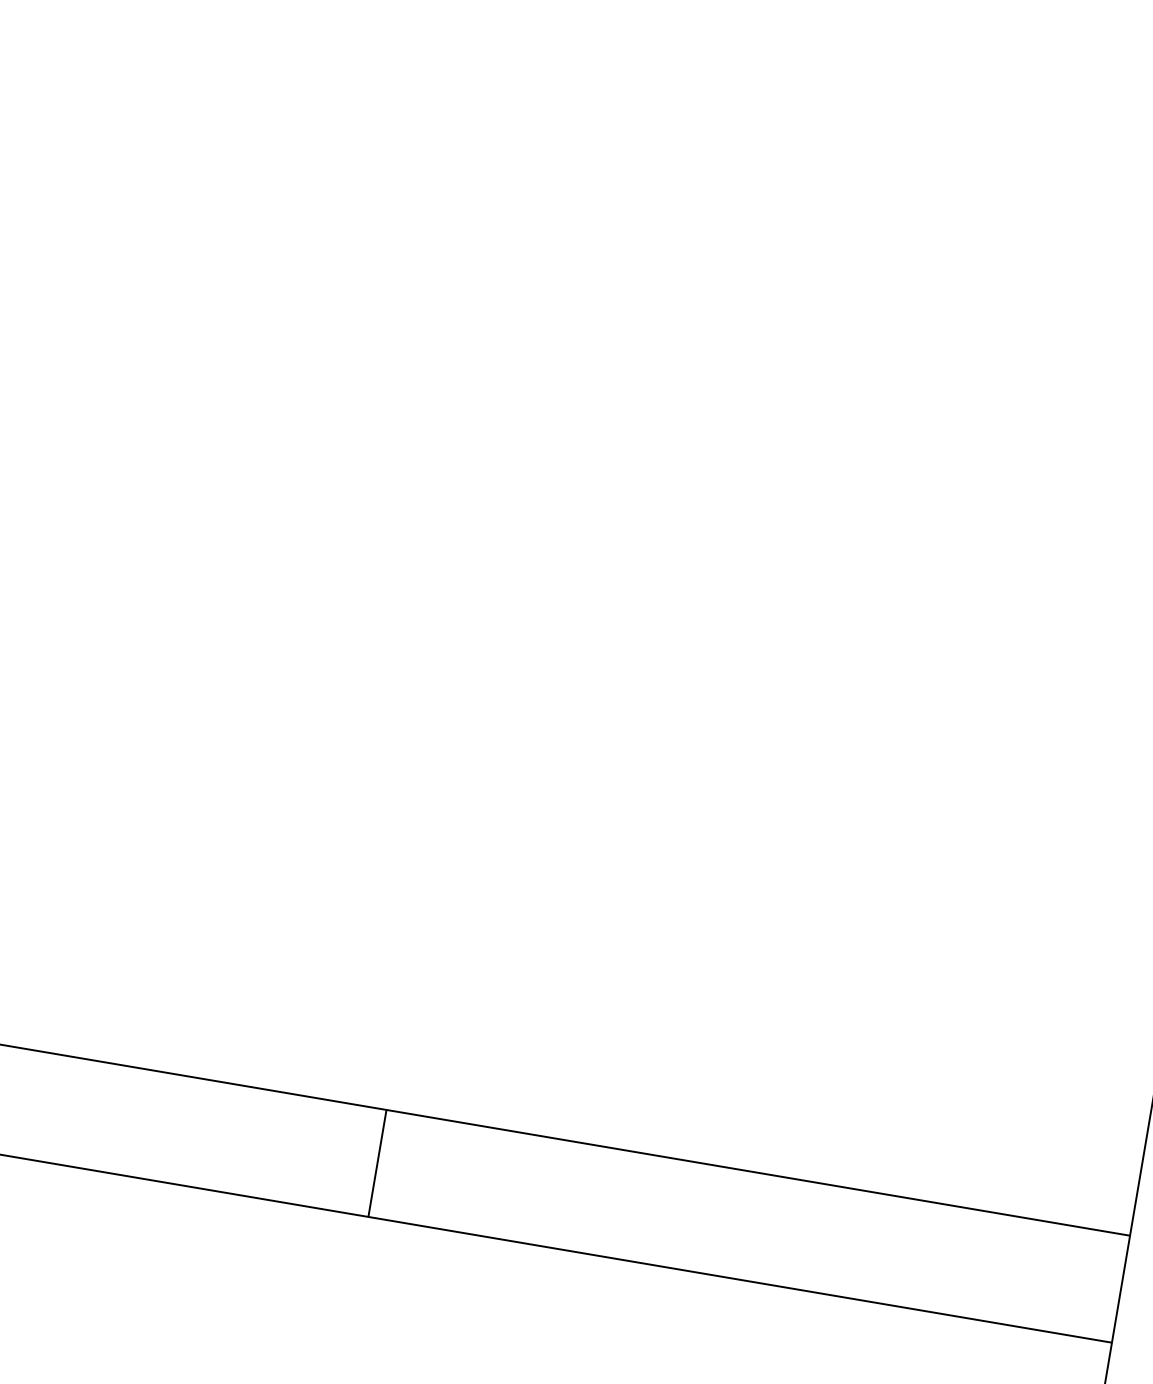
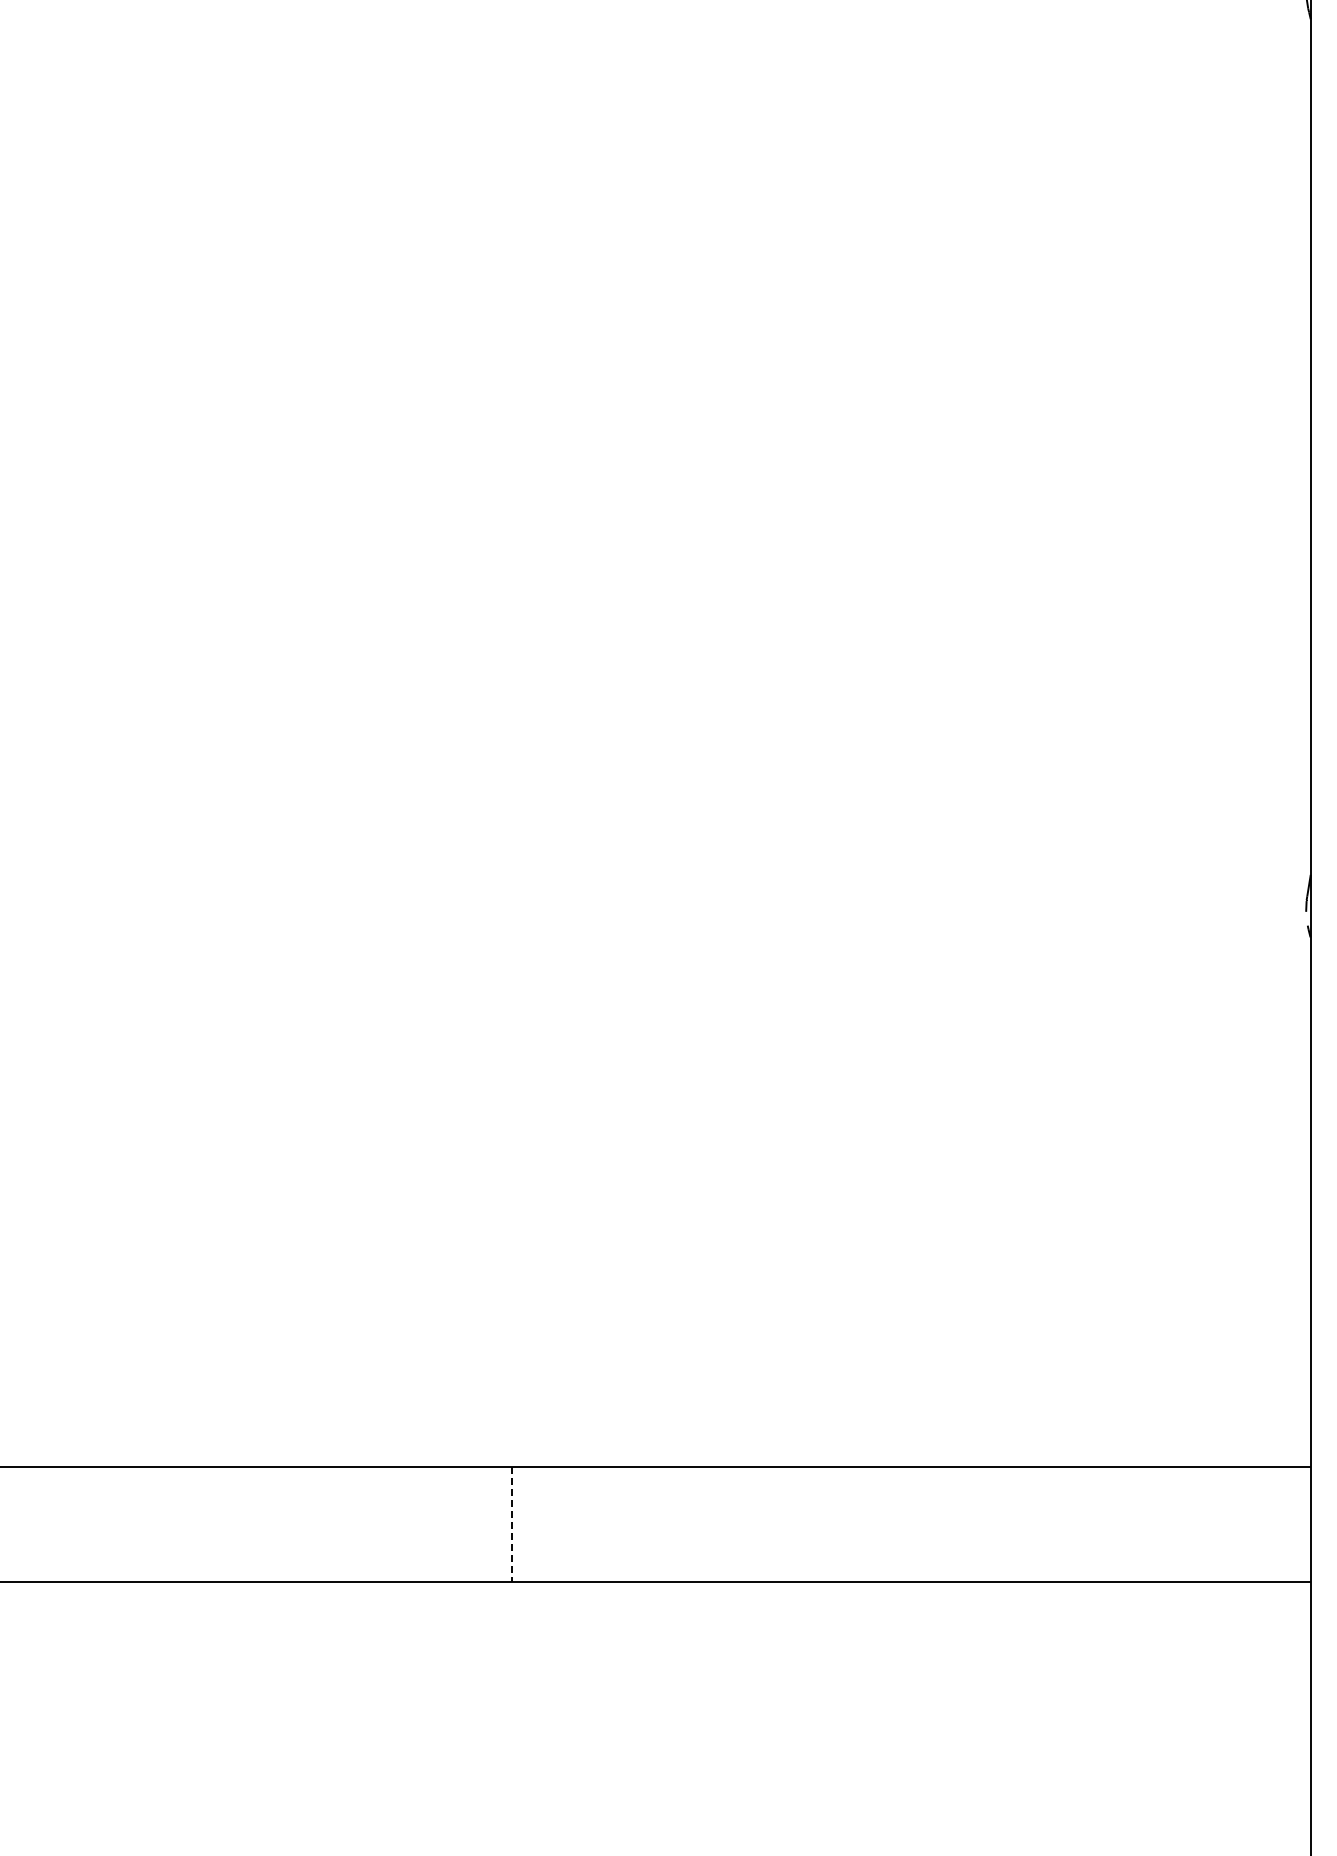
line: (376, 1164) -> (511, 1525), solid -> dashed

